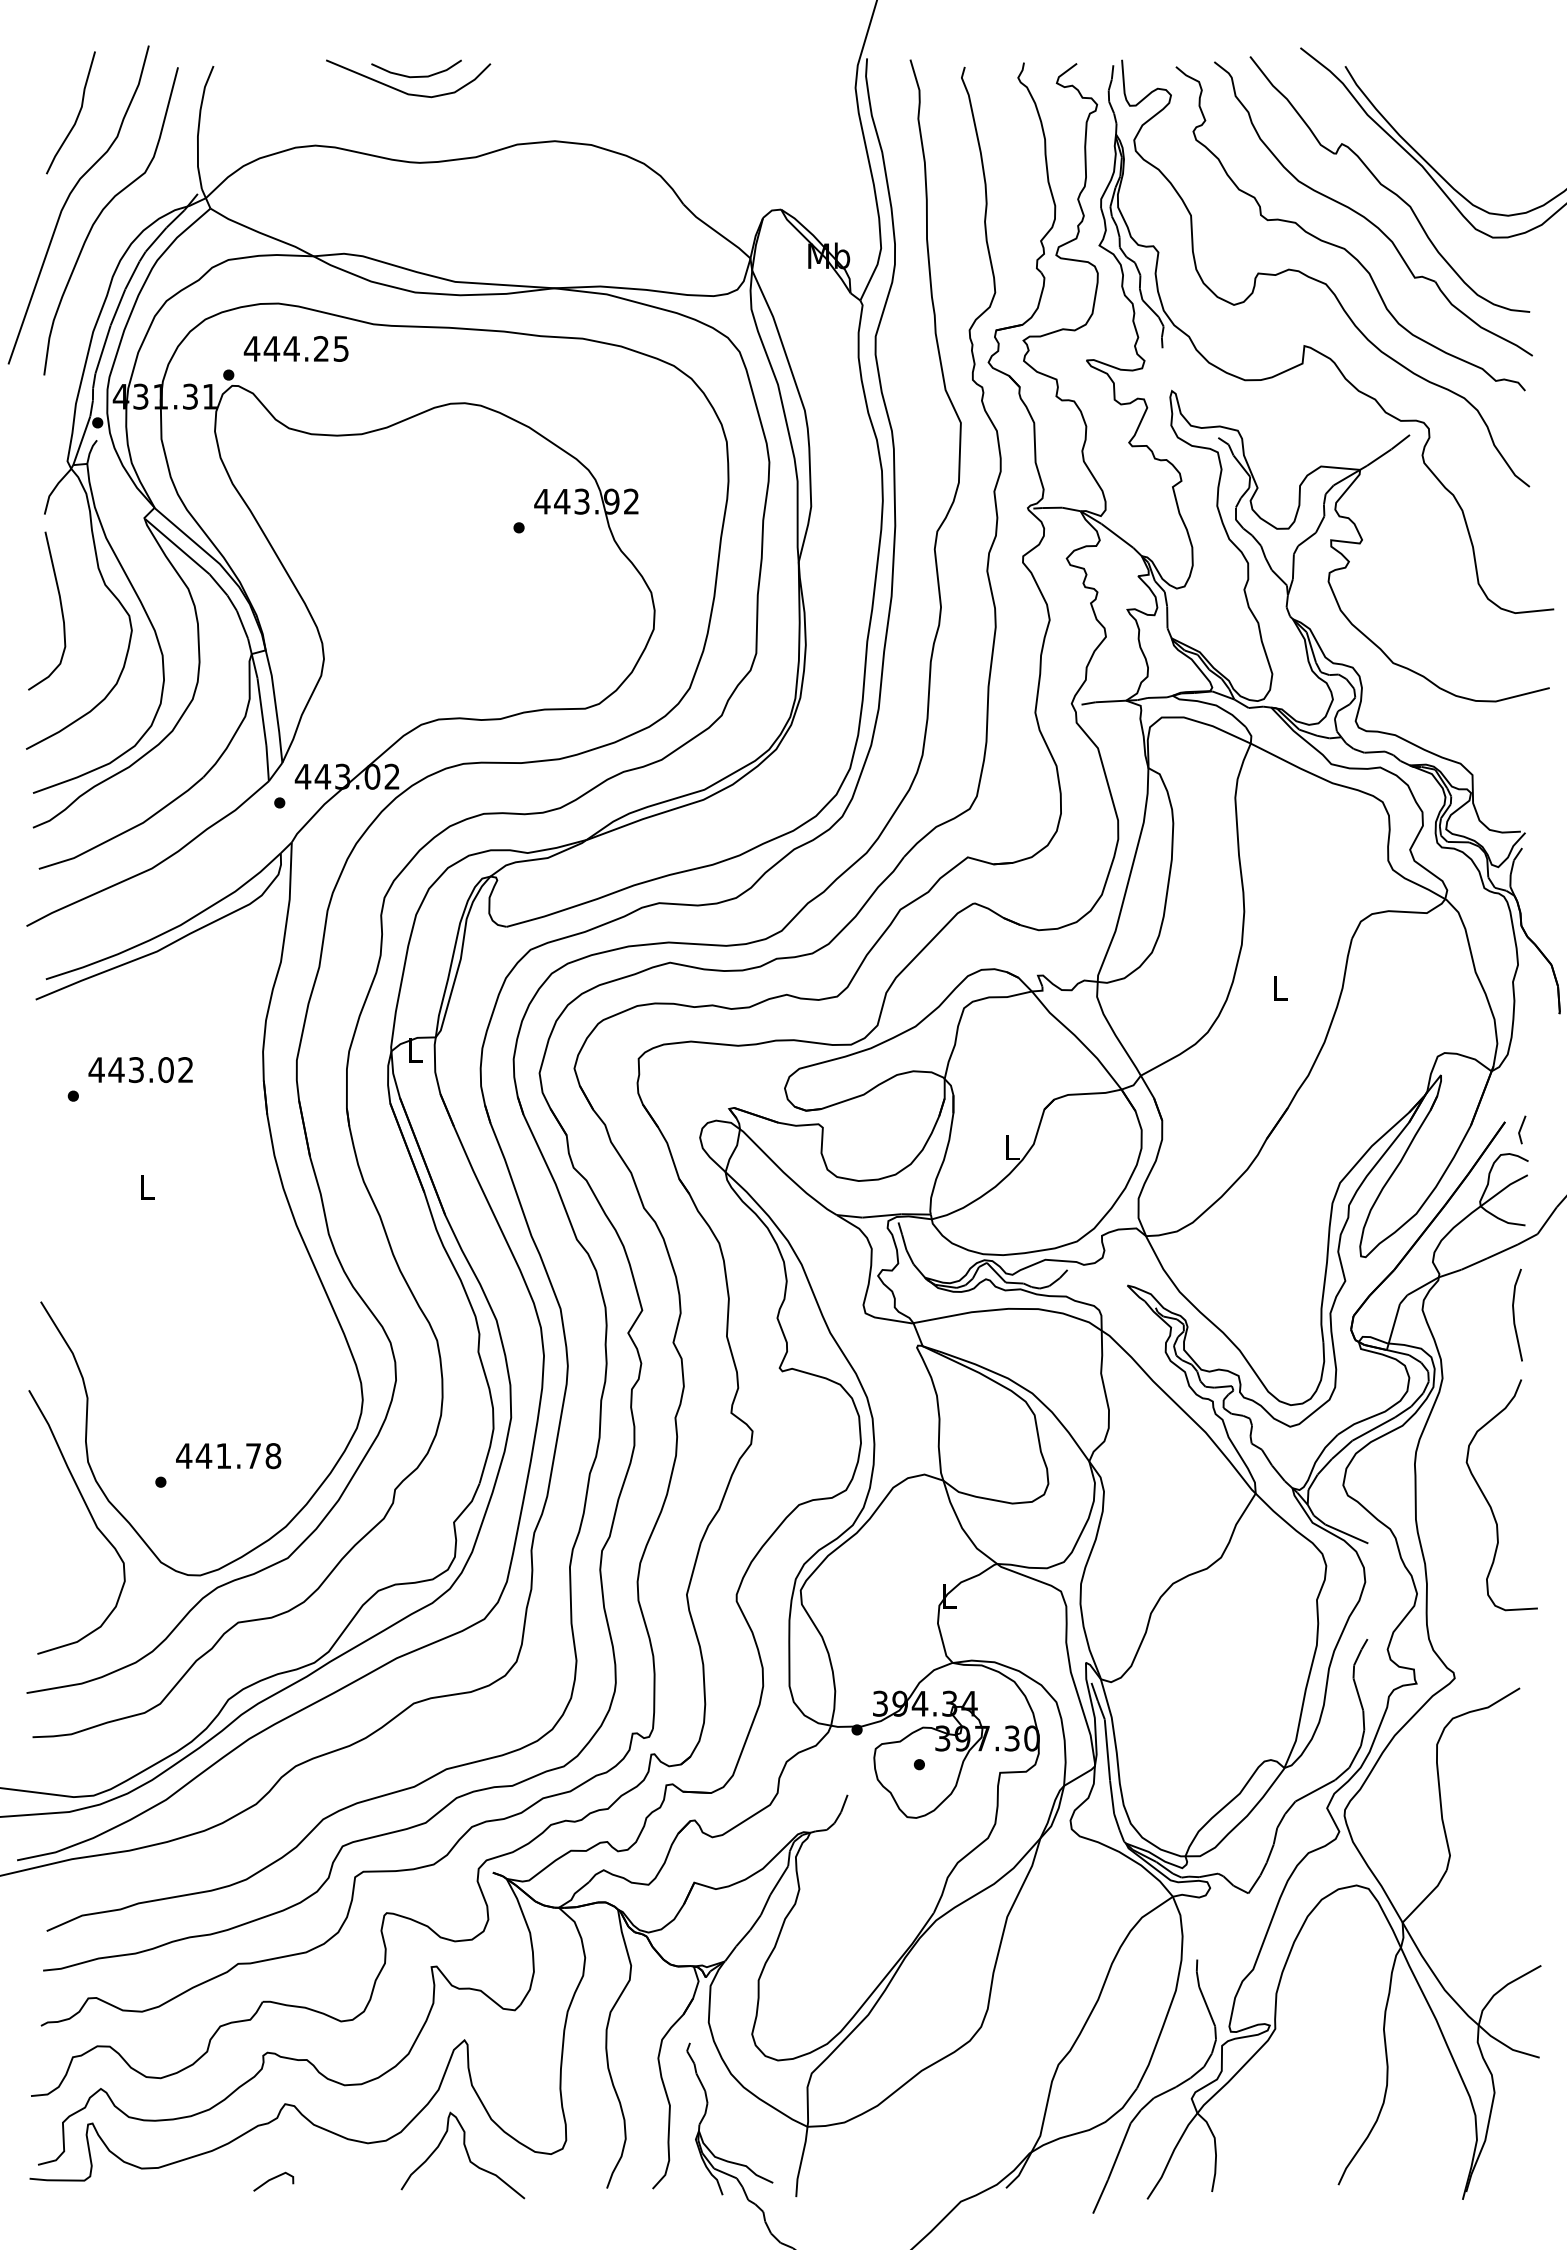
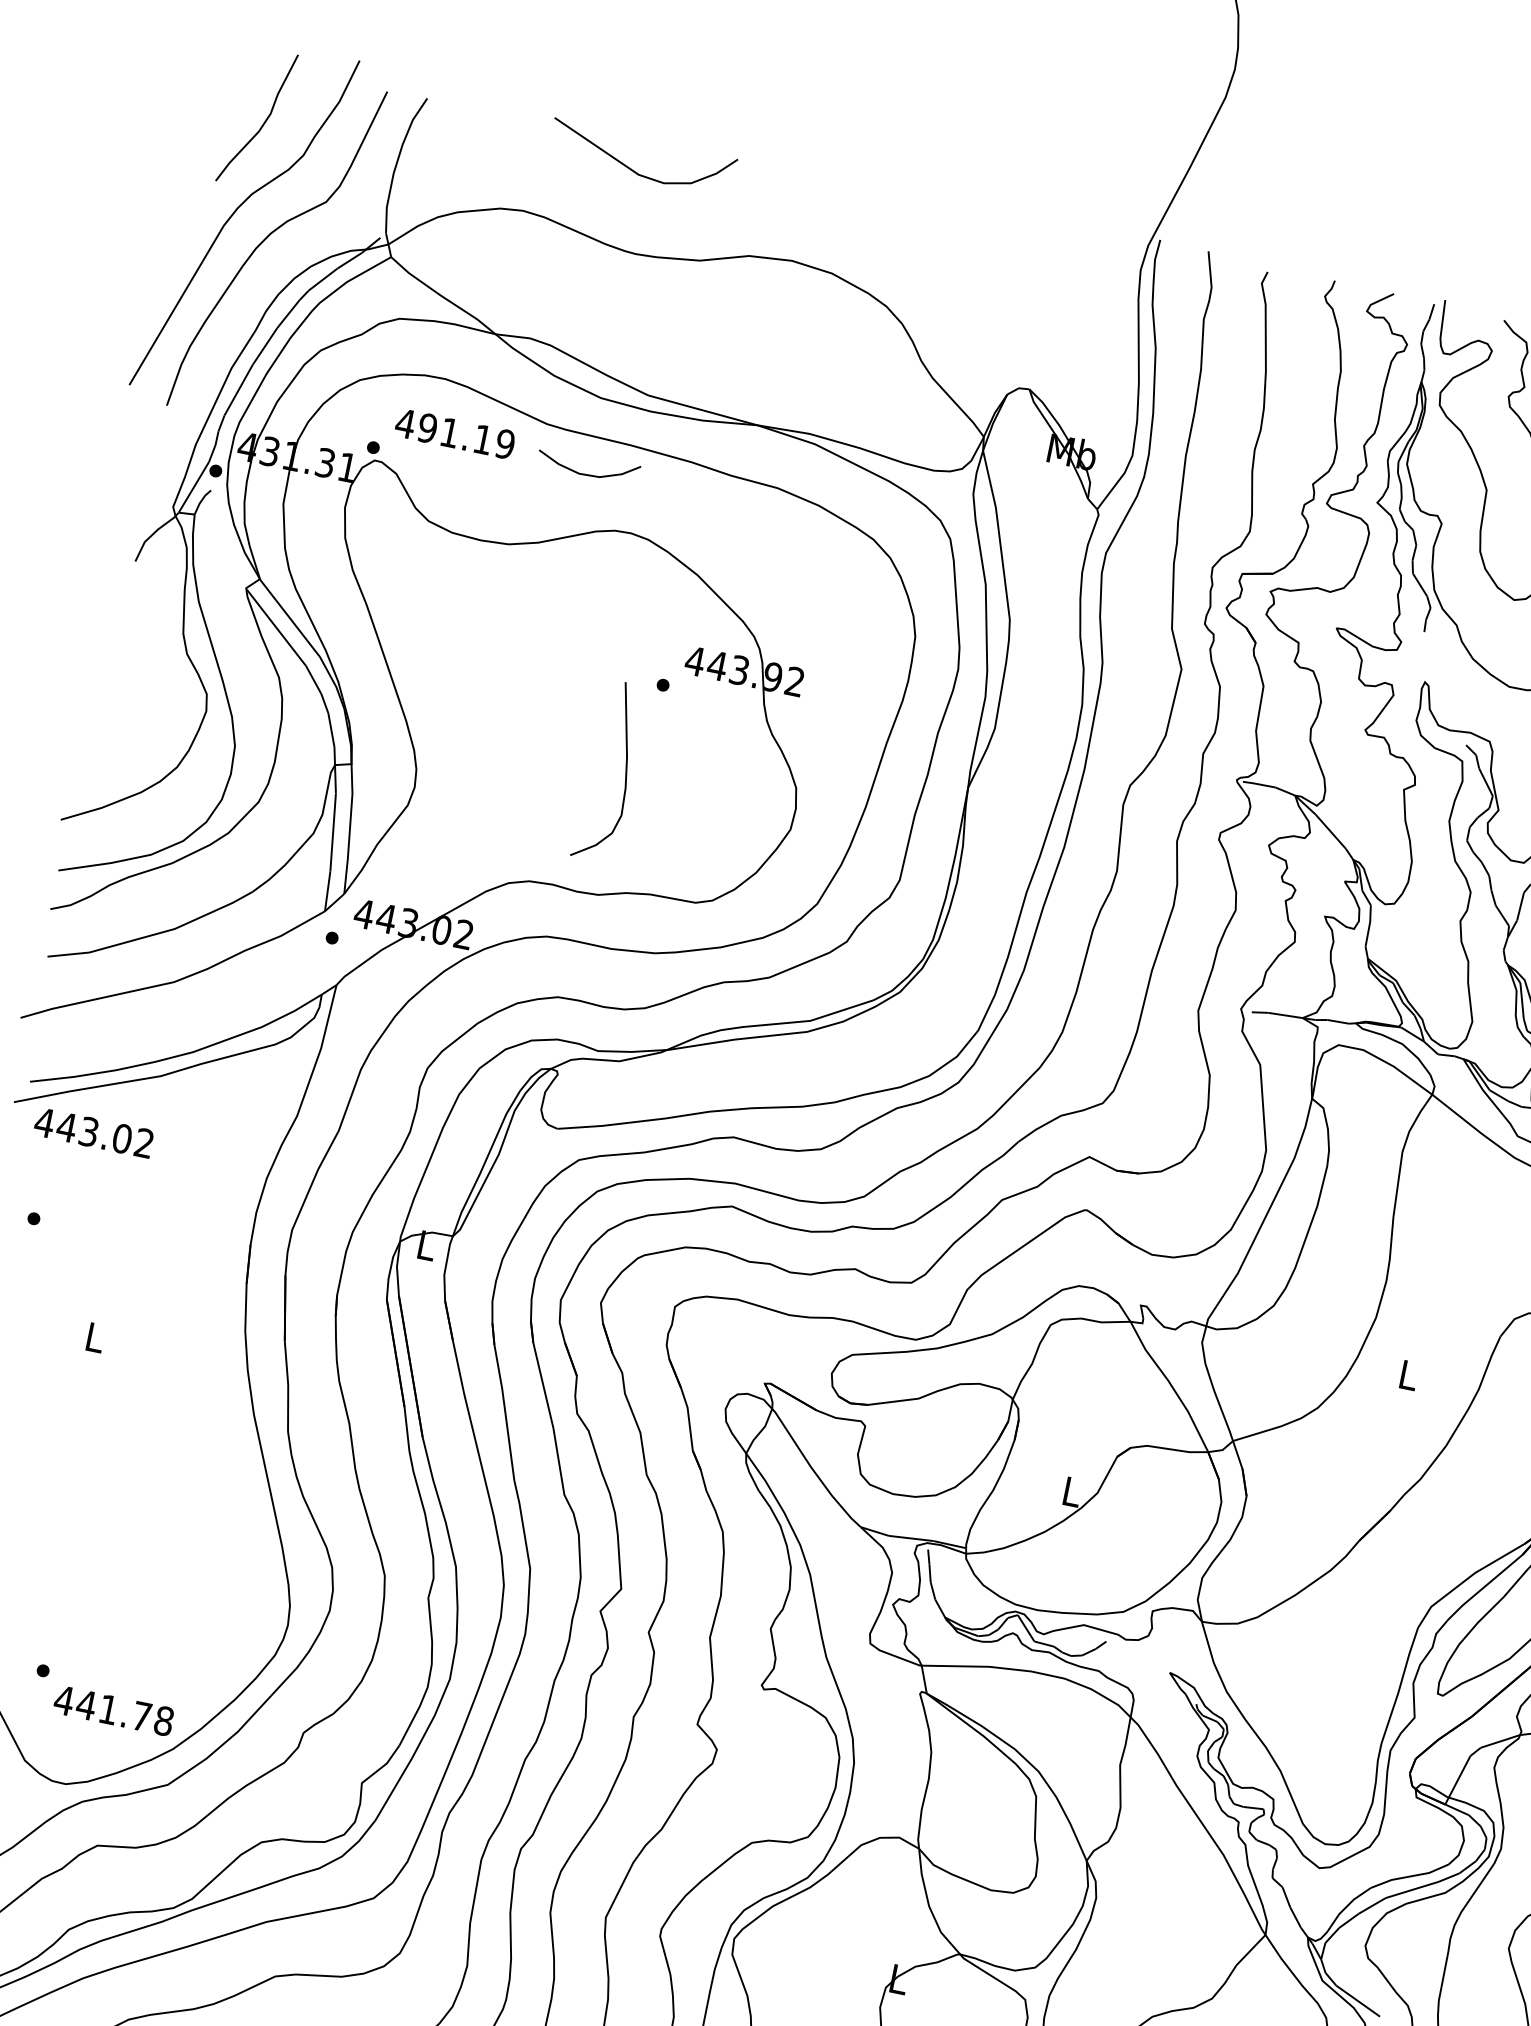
curve: (416, 76) -> (586, 474), moved
text: (305, 348) -> (465, 435), 444.25 -> 491.19
curve: (60, 608) -> (624, 771), moved
text: (140, 1070) -> (93, 1133), moved
text: (228, 1456) -> (113, 1711), moved

